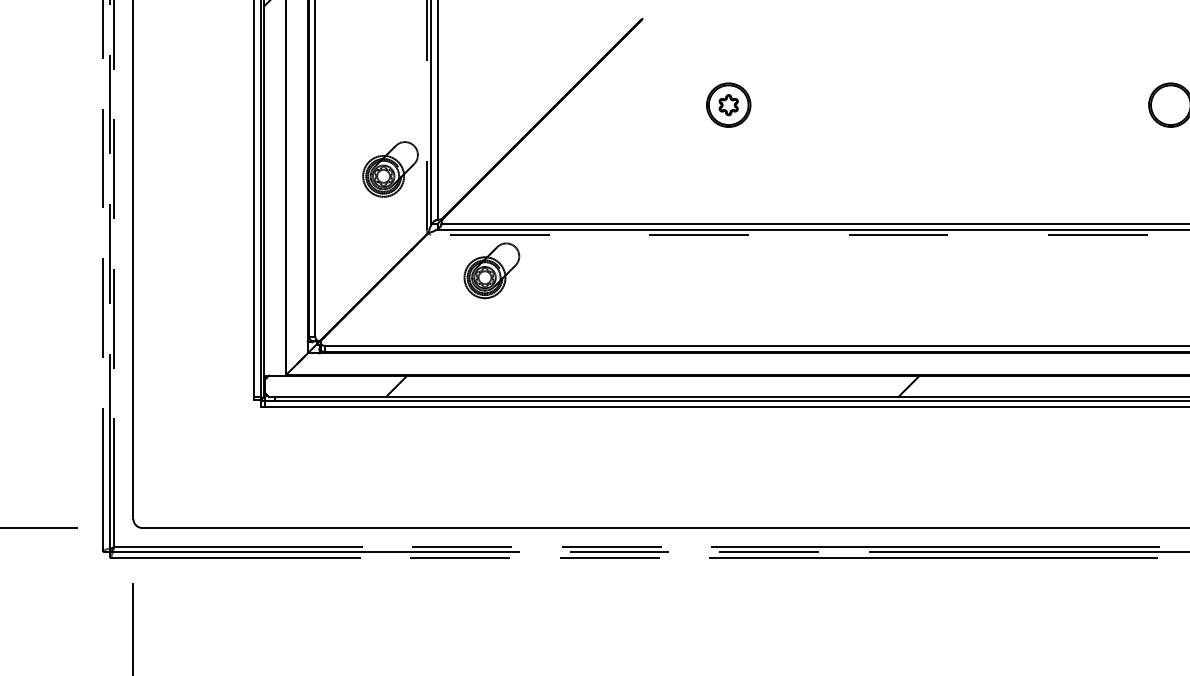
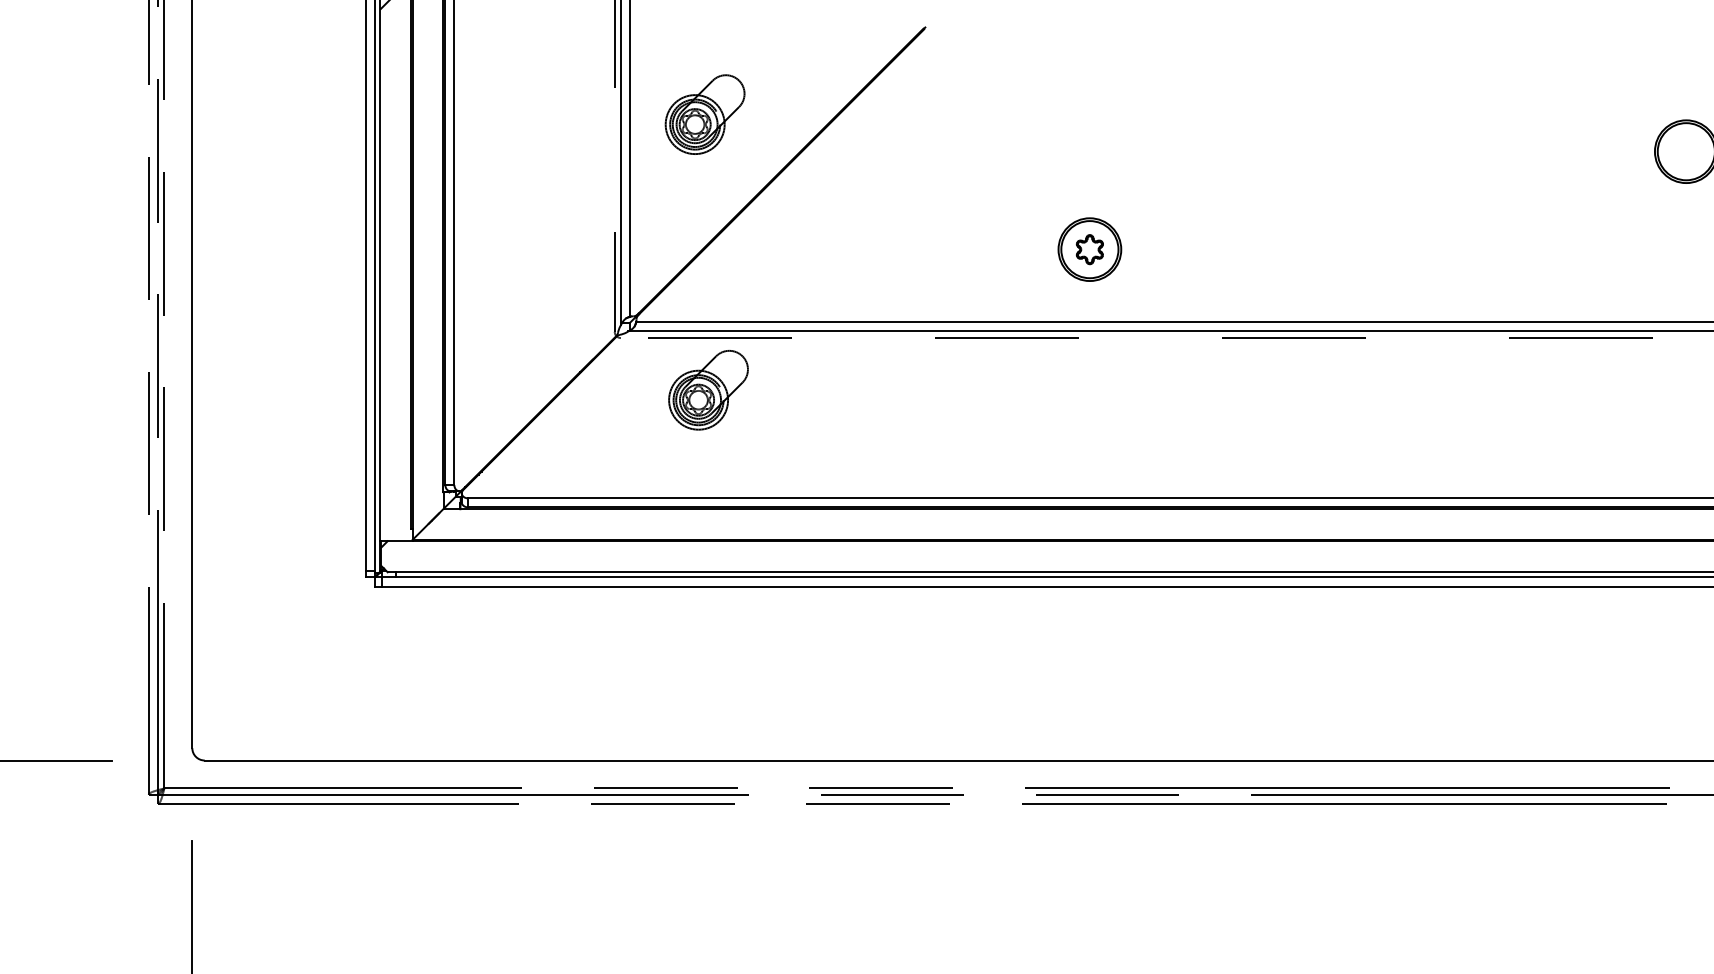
part: (728, 104) -> (1089, 248), moved
part: (390, 169) -> (705, 114), moved
hatch: (652, 386) -> (939, 556), removed

